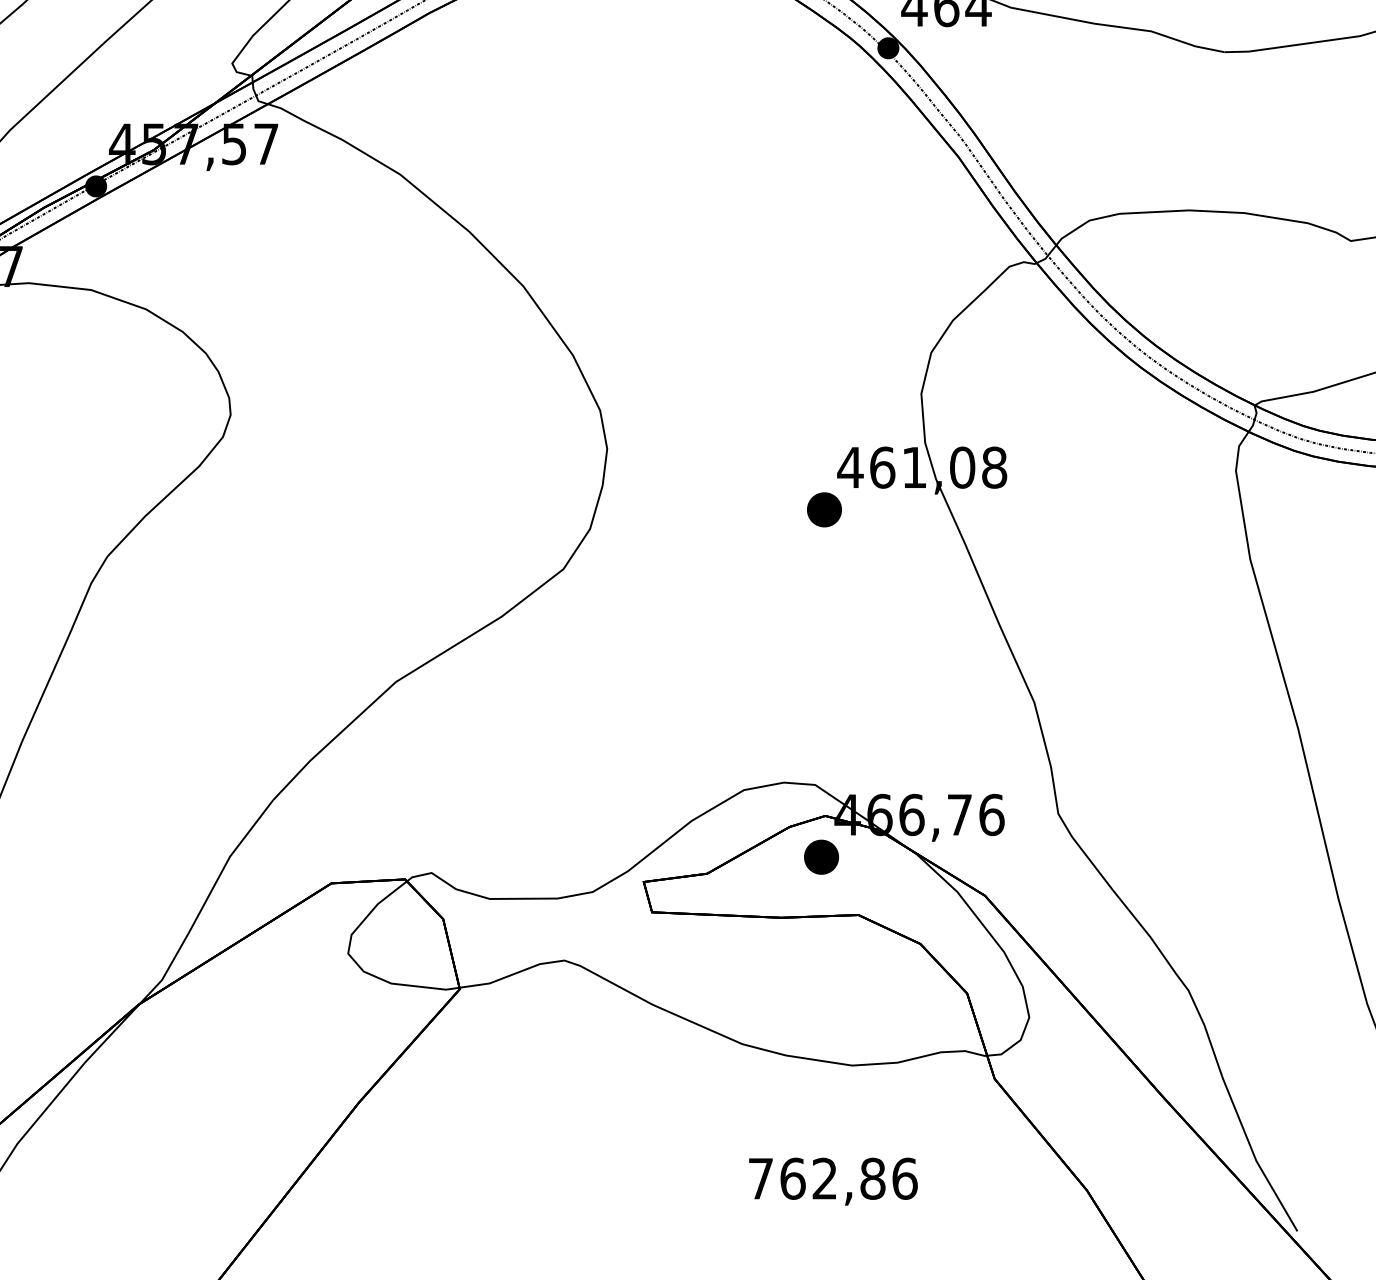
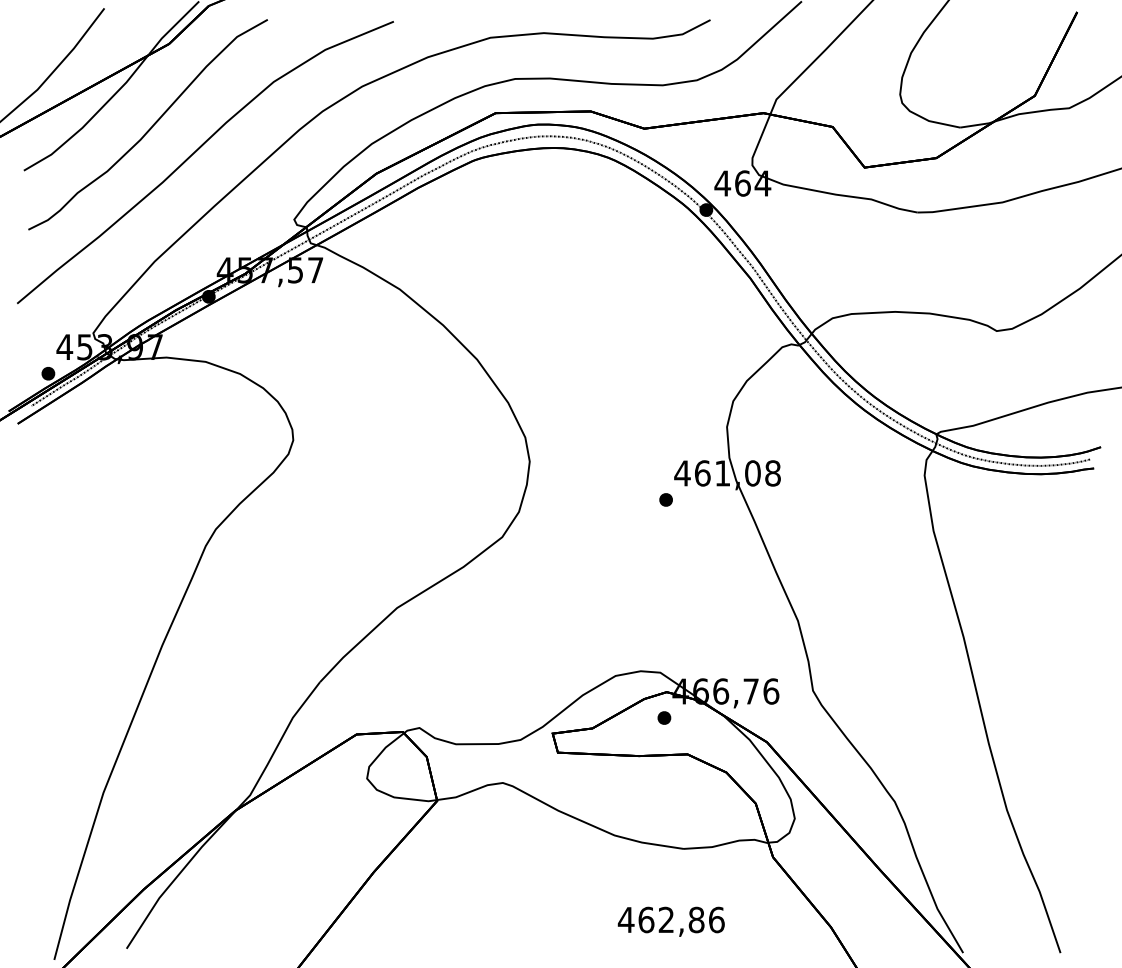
part: (823, 509) -> (665, 499), size x0.62
part: (821, 856) -> (664, 717), size x0.62
text: (759, 1177) -> (625, 919), 762,86 -> 462,86

